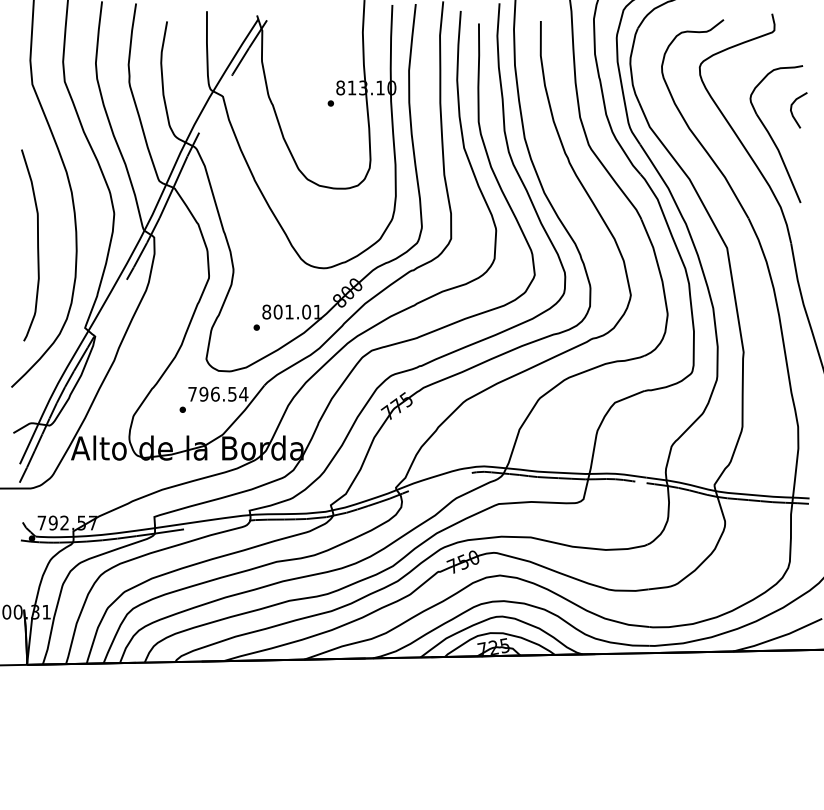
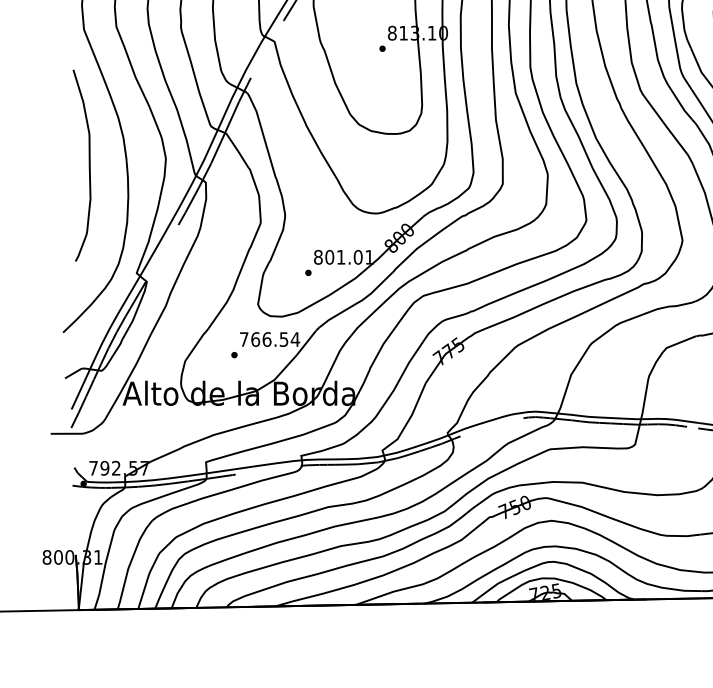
curve: (37, 245) -> (89, 165), moved
text: (203, 393) -> (255, 338), 796.54 -> 766.54

